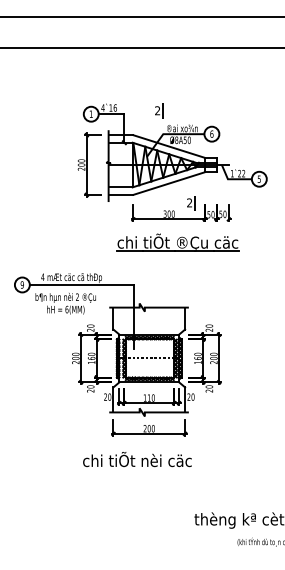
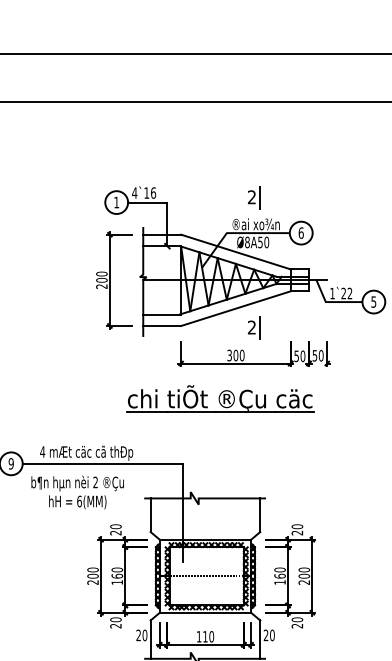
part: (159, 110) -> (254, 196), moved
part: (191, 203) -> (254, 328), moved
part: (177, 242) -> (219, 398), moved

